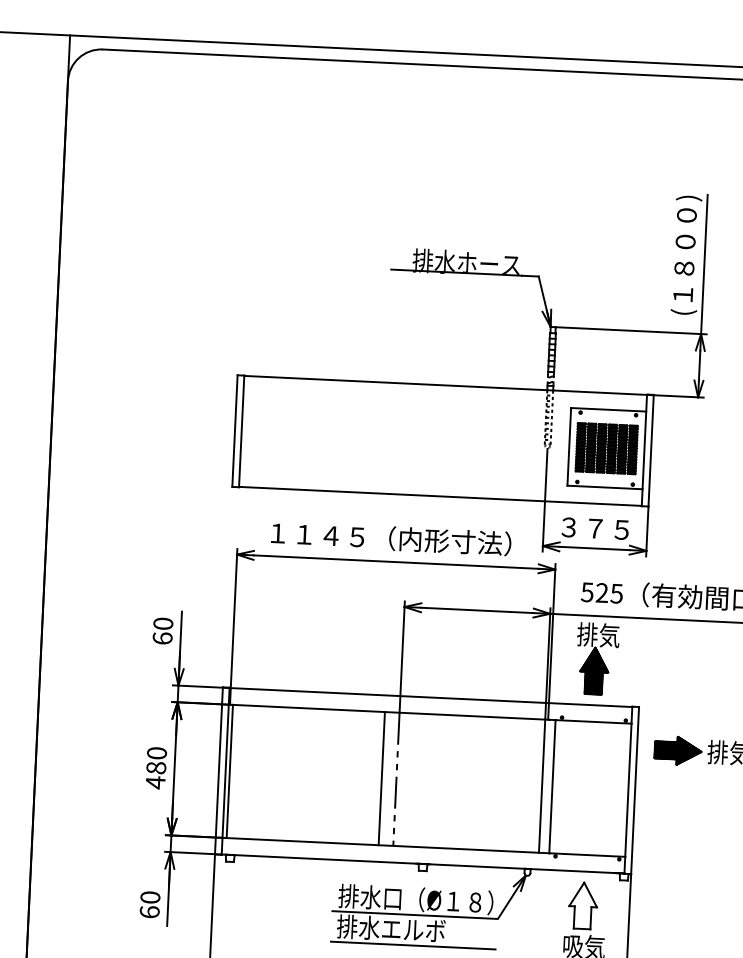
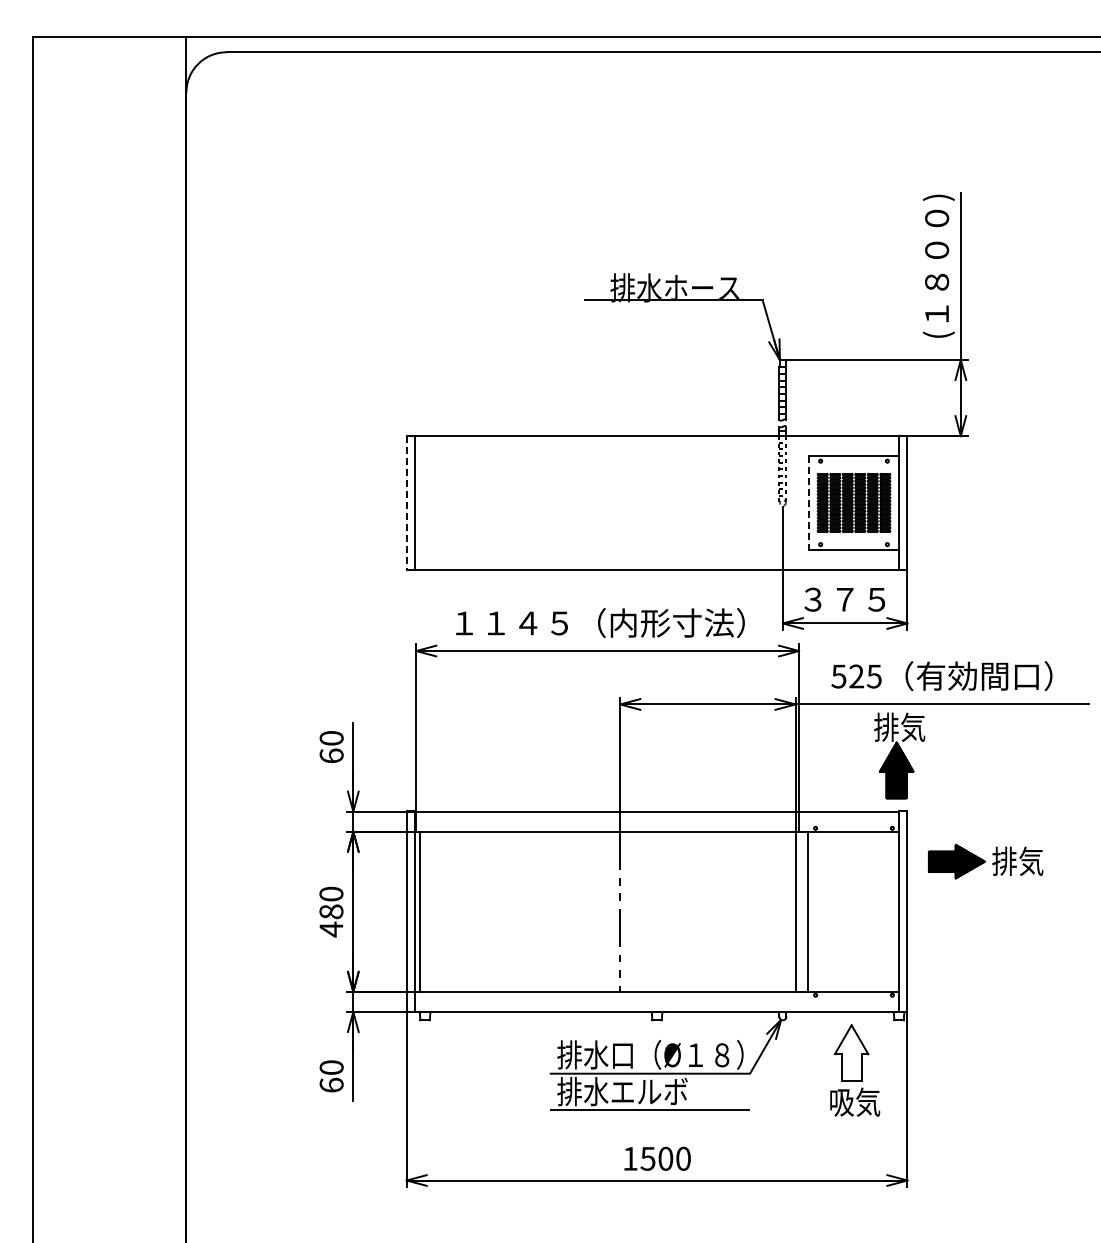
line: (234, 431) -> (406, 503), solid -> dashed
line: (568, 446) -> (808, 502), solid -> dashed
part: (597, 658) -> (899, 755), moved
line: (381, 778) -> (602, 911), removed

